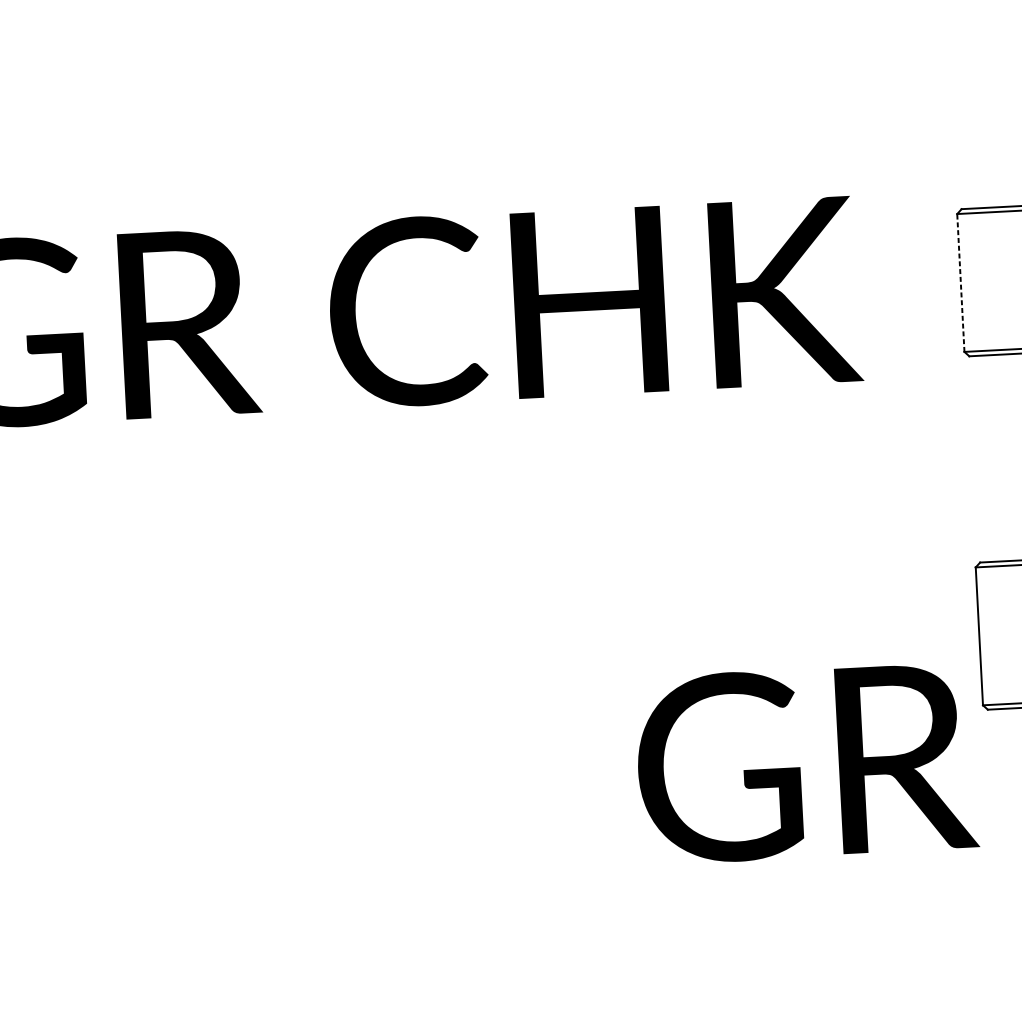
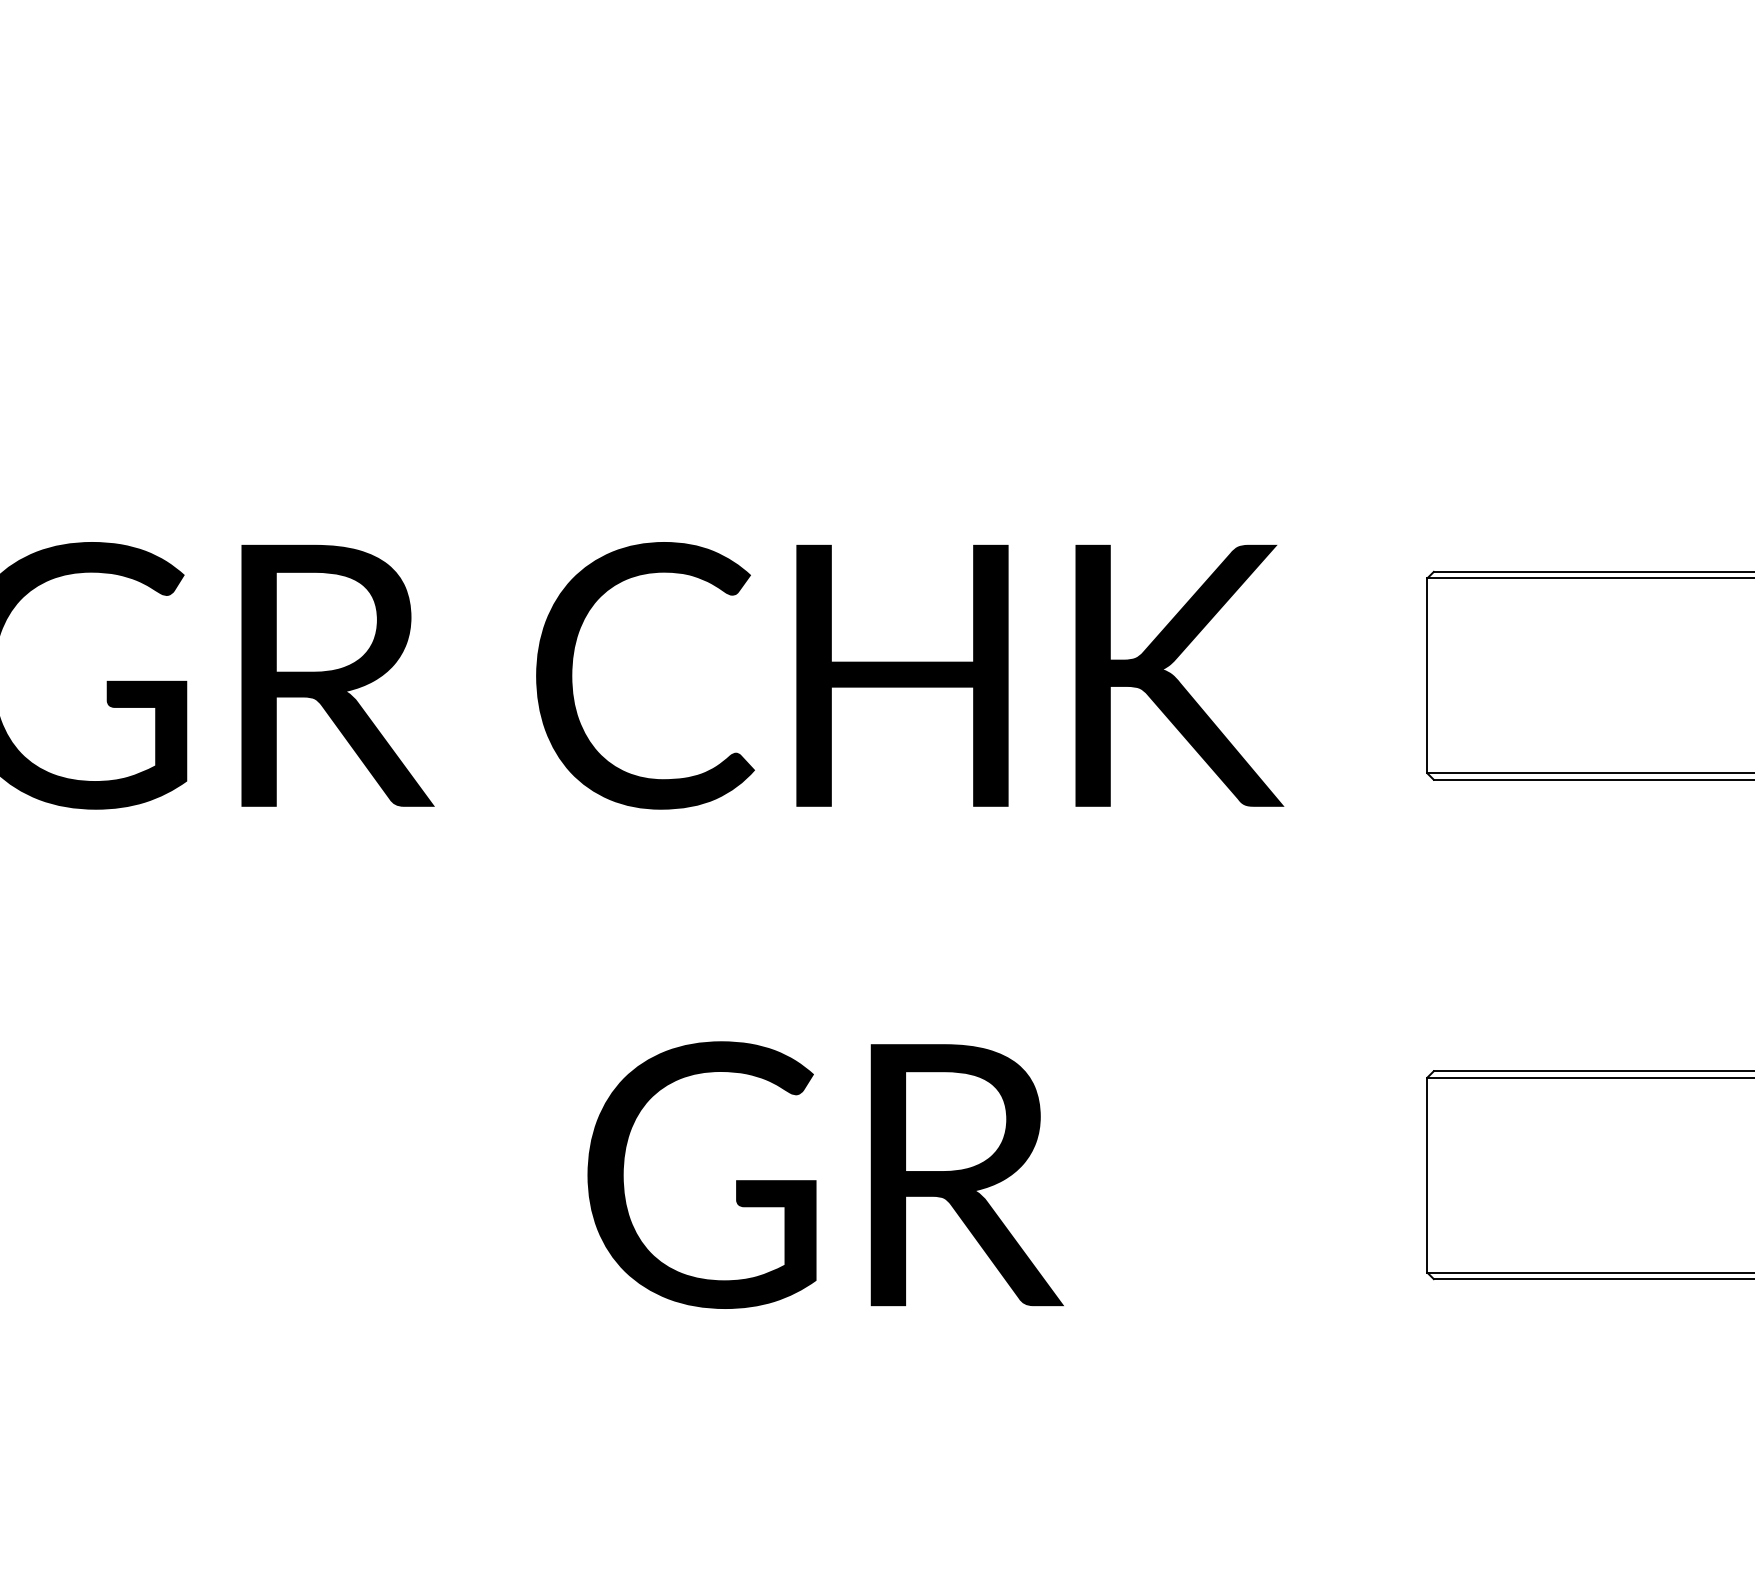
line: (960, 282) -> (1427, 675), dashed -> solid
text: (806, 762) -> (825, 1174), moved

